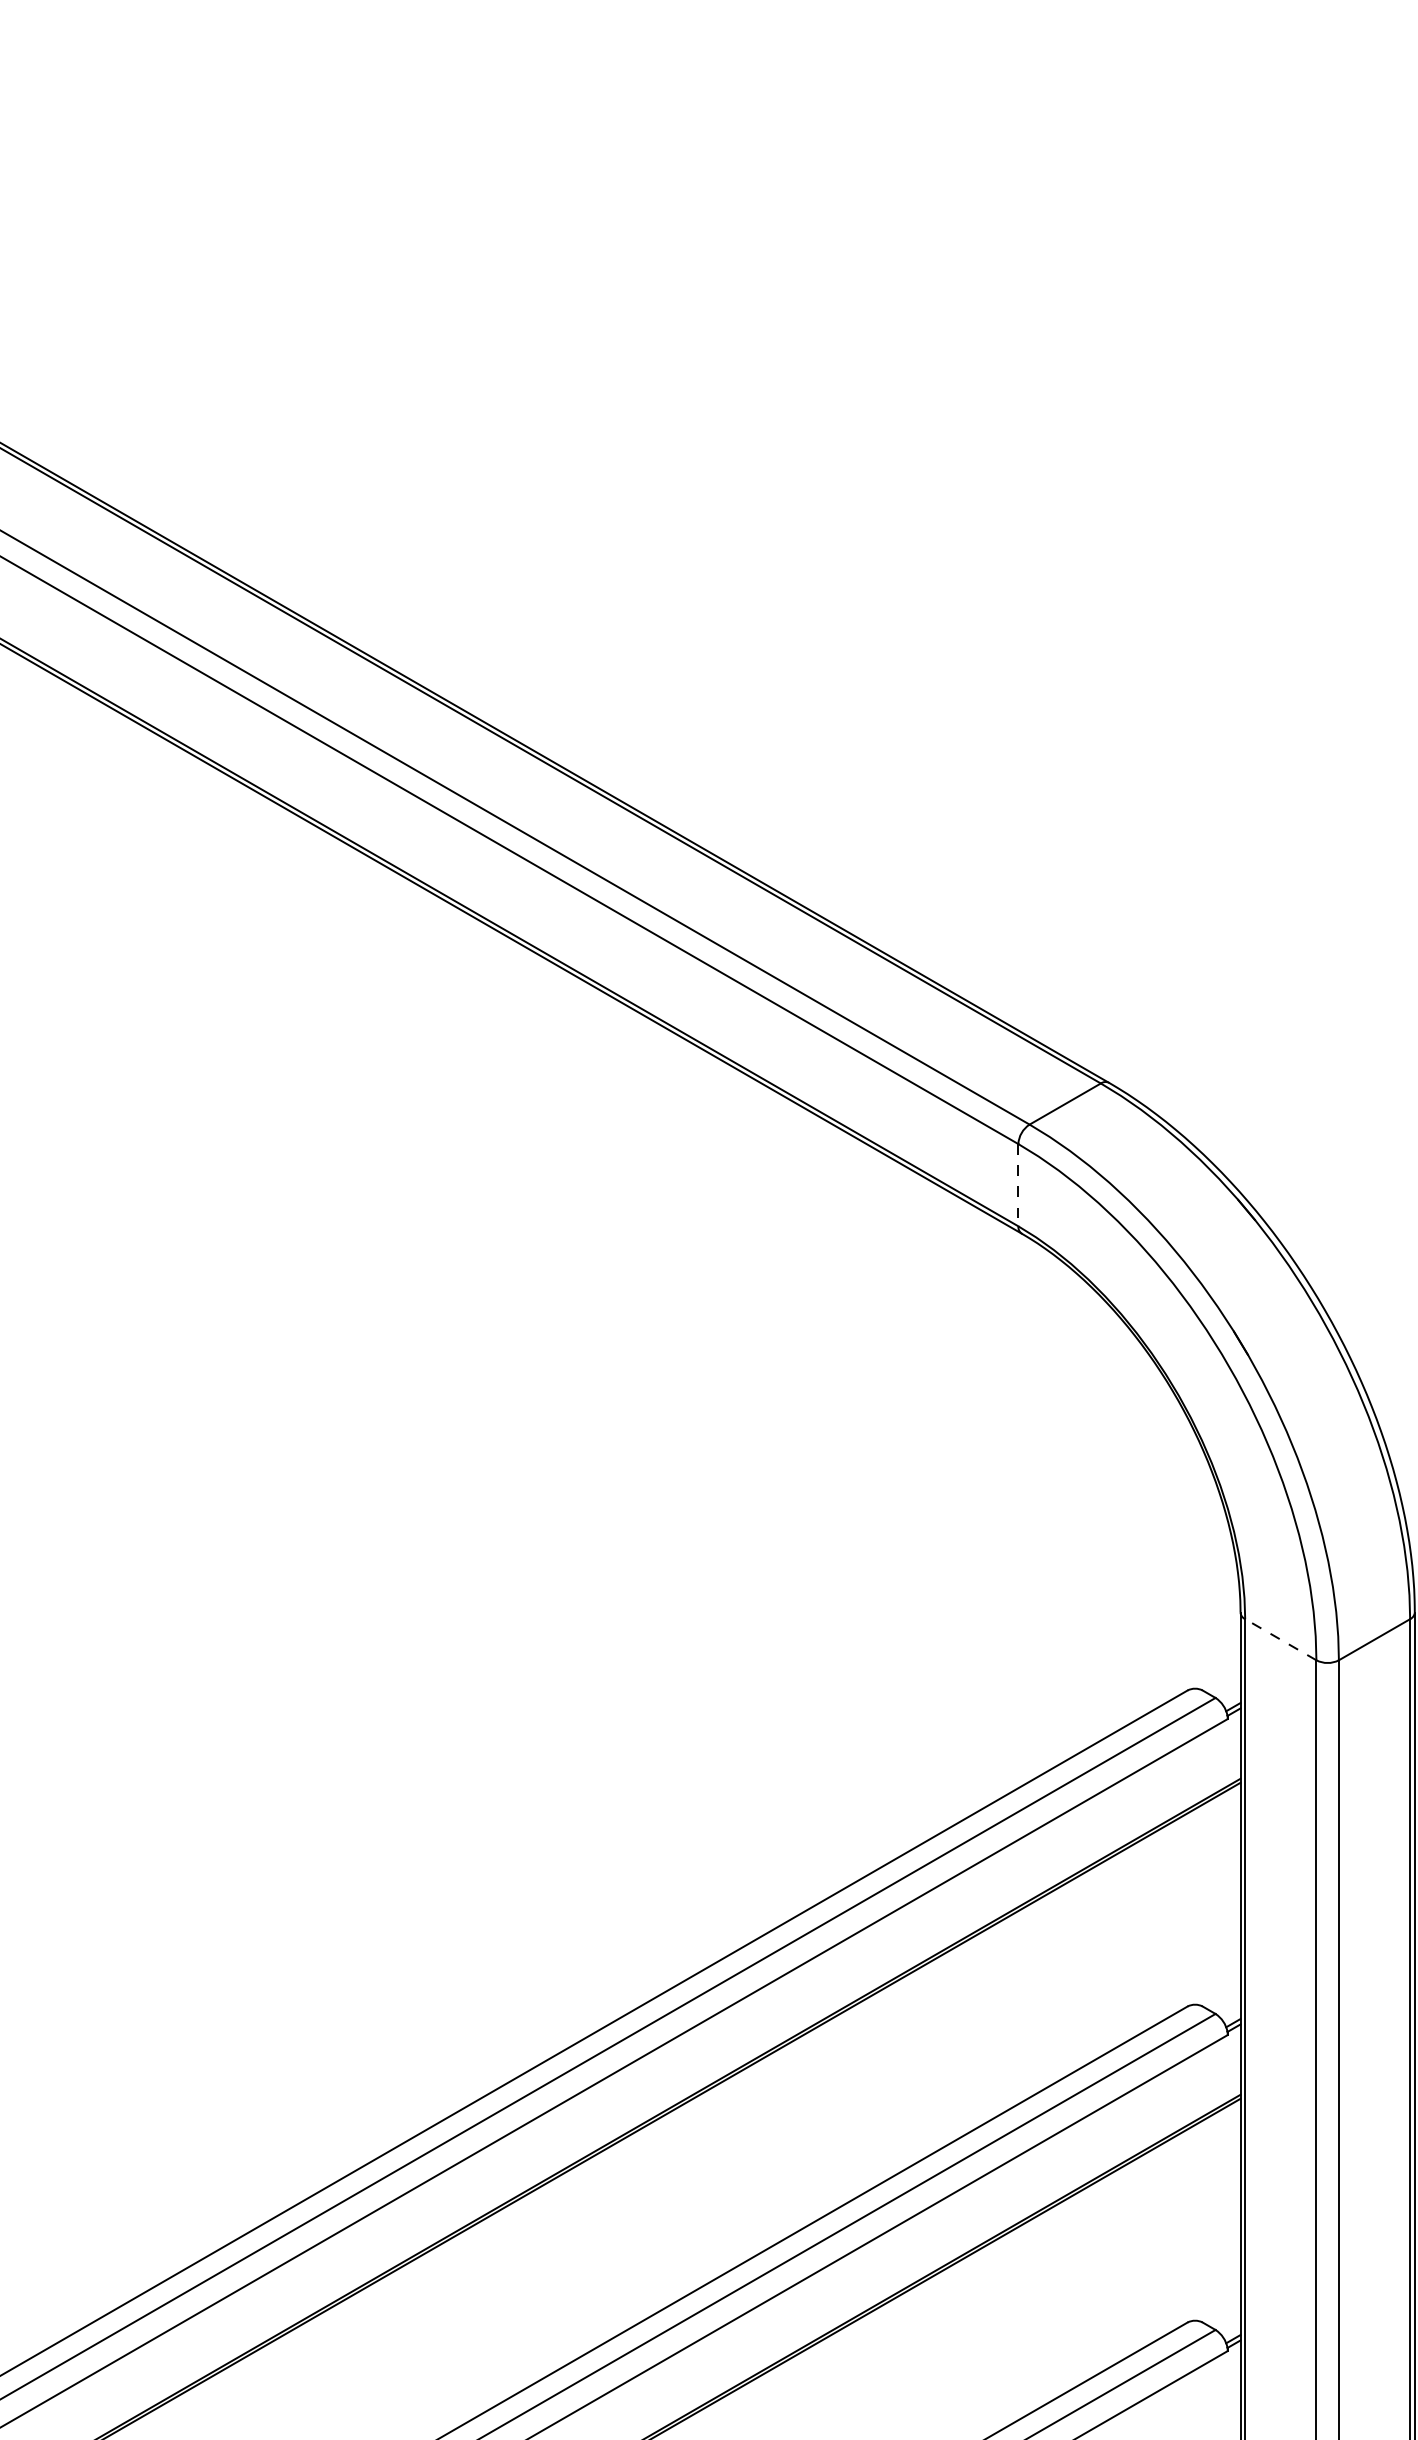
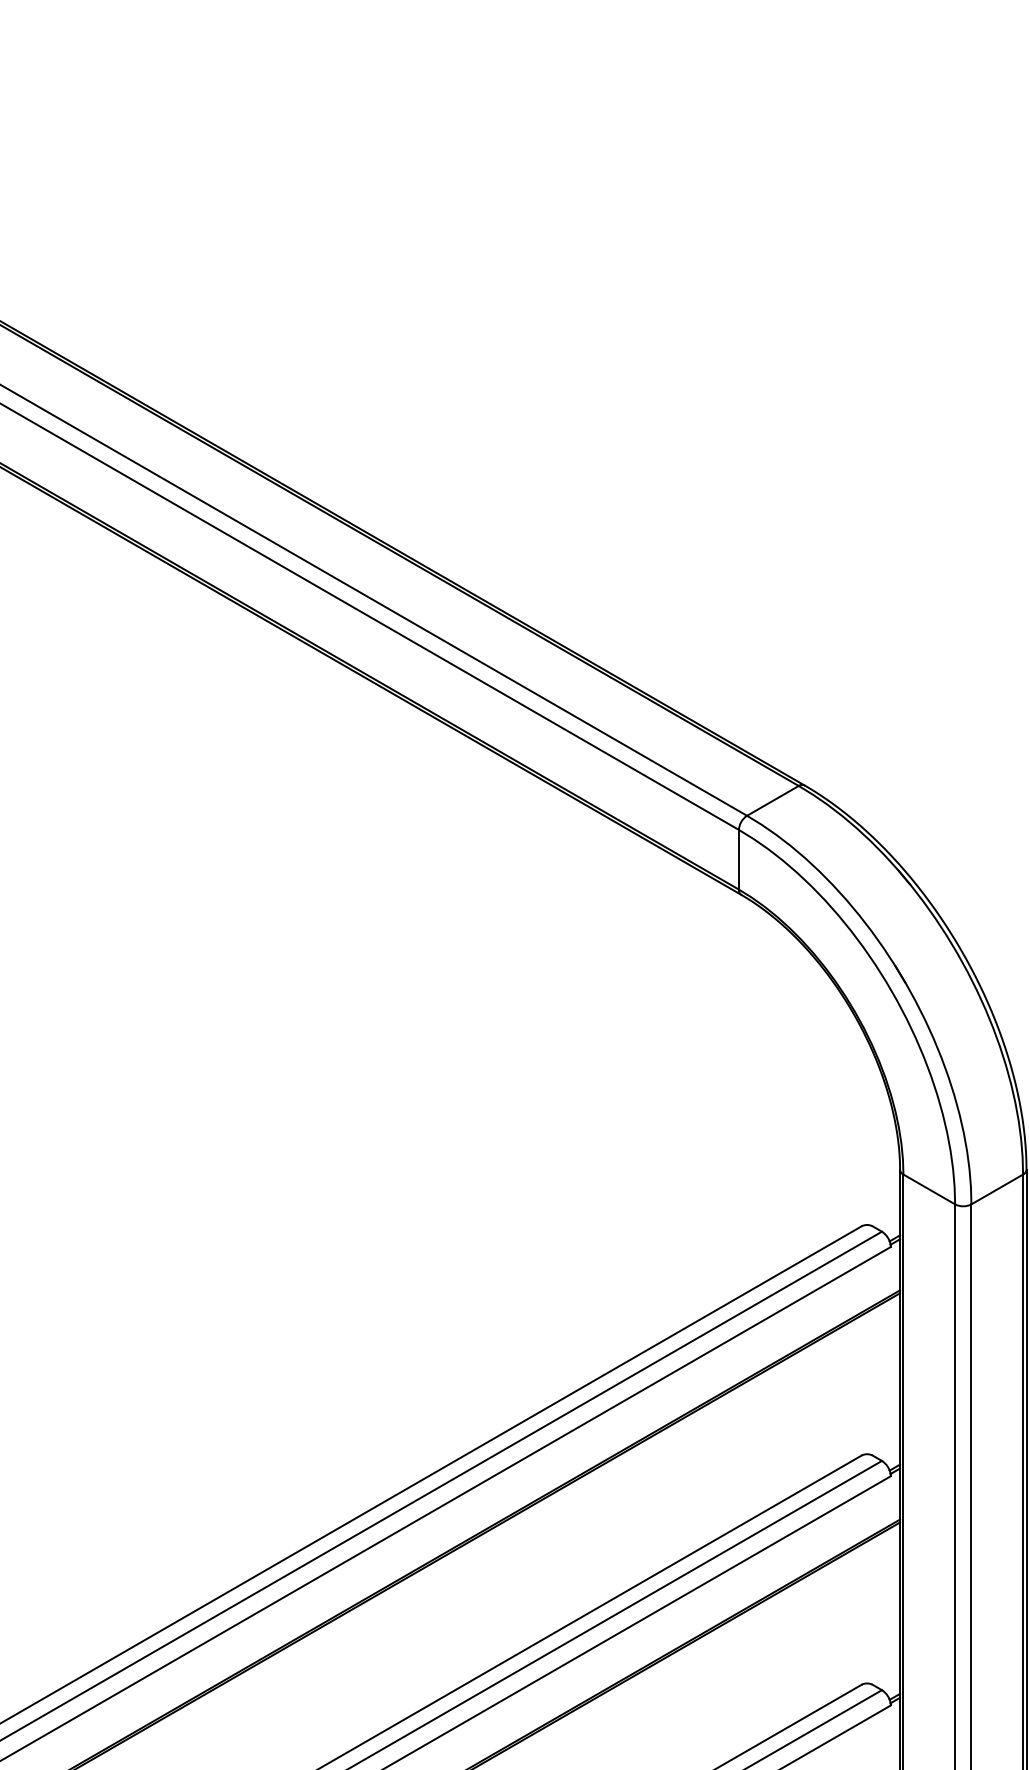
line: (1018, 1185) -> (739, 859), dashed -> solid
line: (1280, 1639) -> (929, 1189), dashed -> solid

